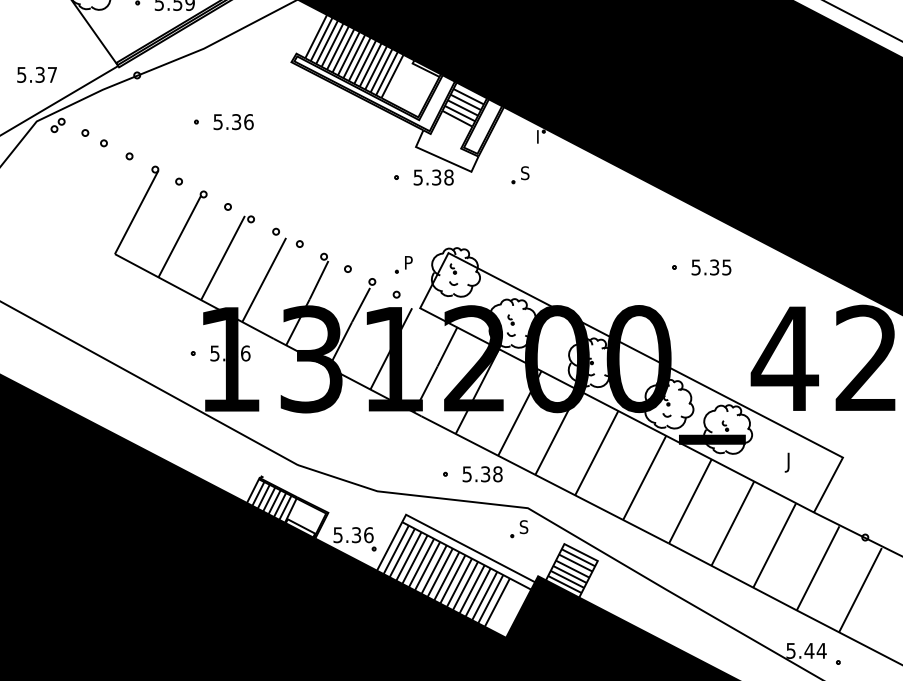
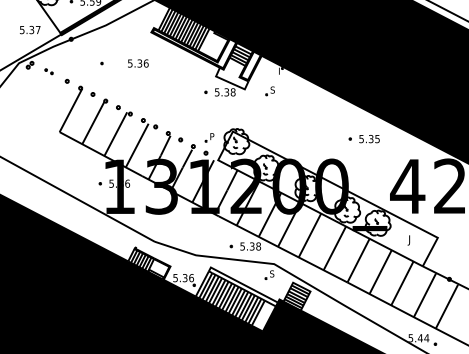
text: (37, 73) -> (30, 29), moved
text: (233, 122) -> (138, 63), moved
part: (93, 137) -> (48, 71), size x0.6

